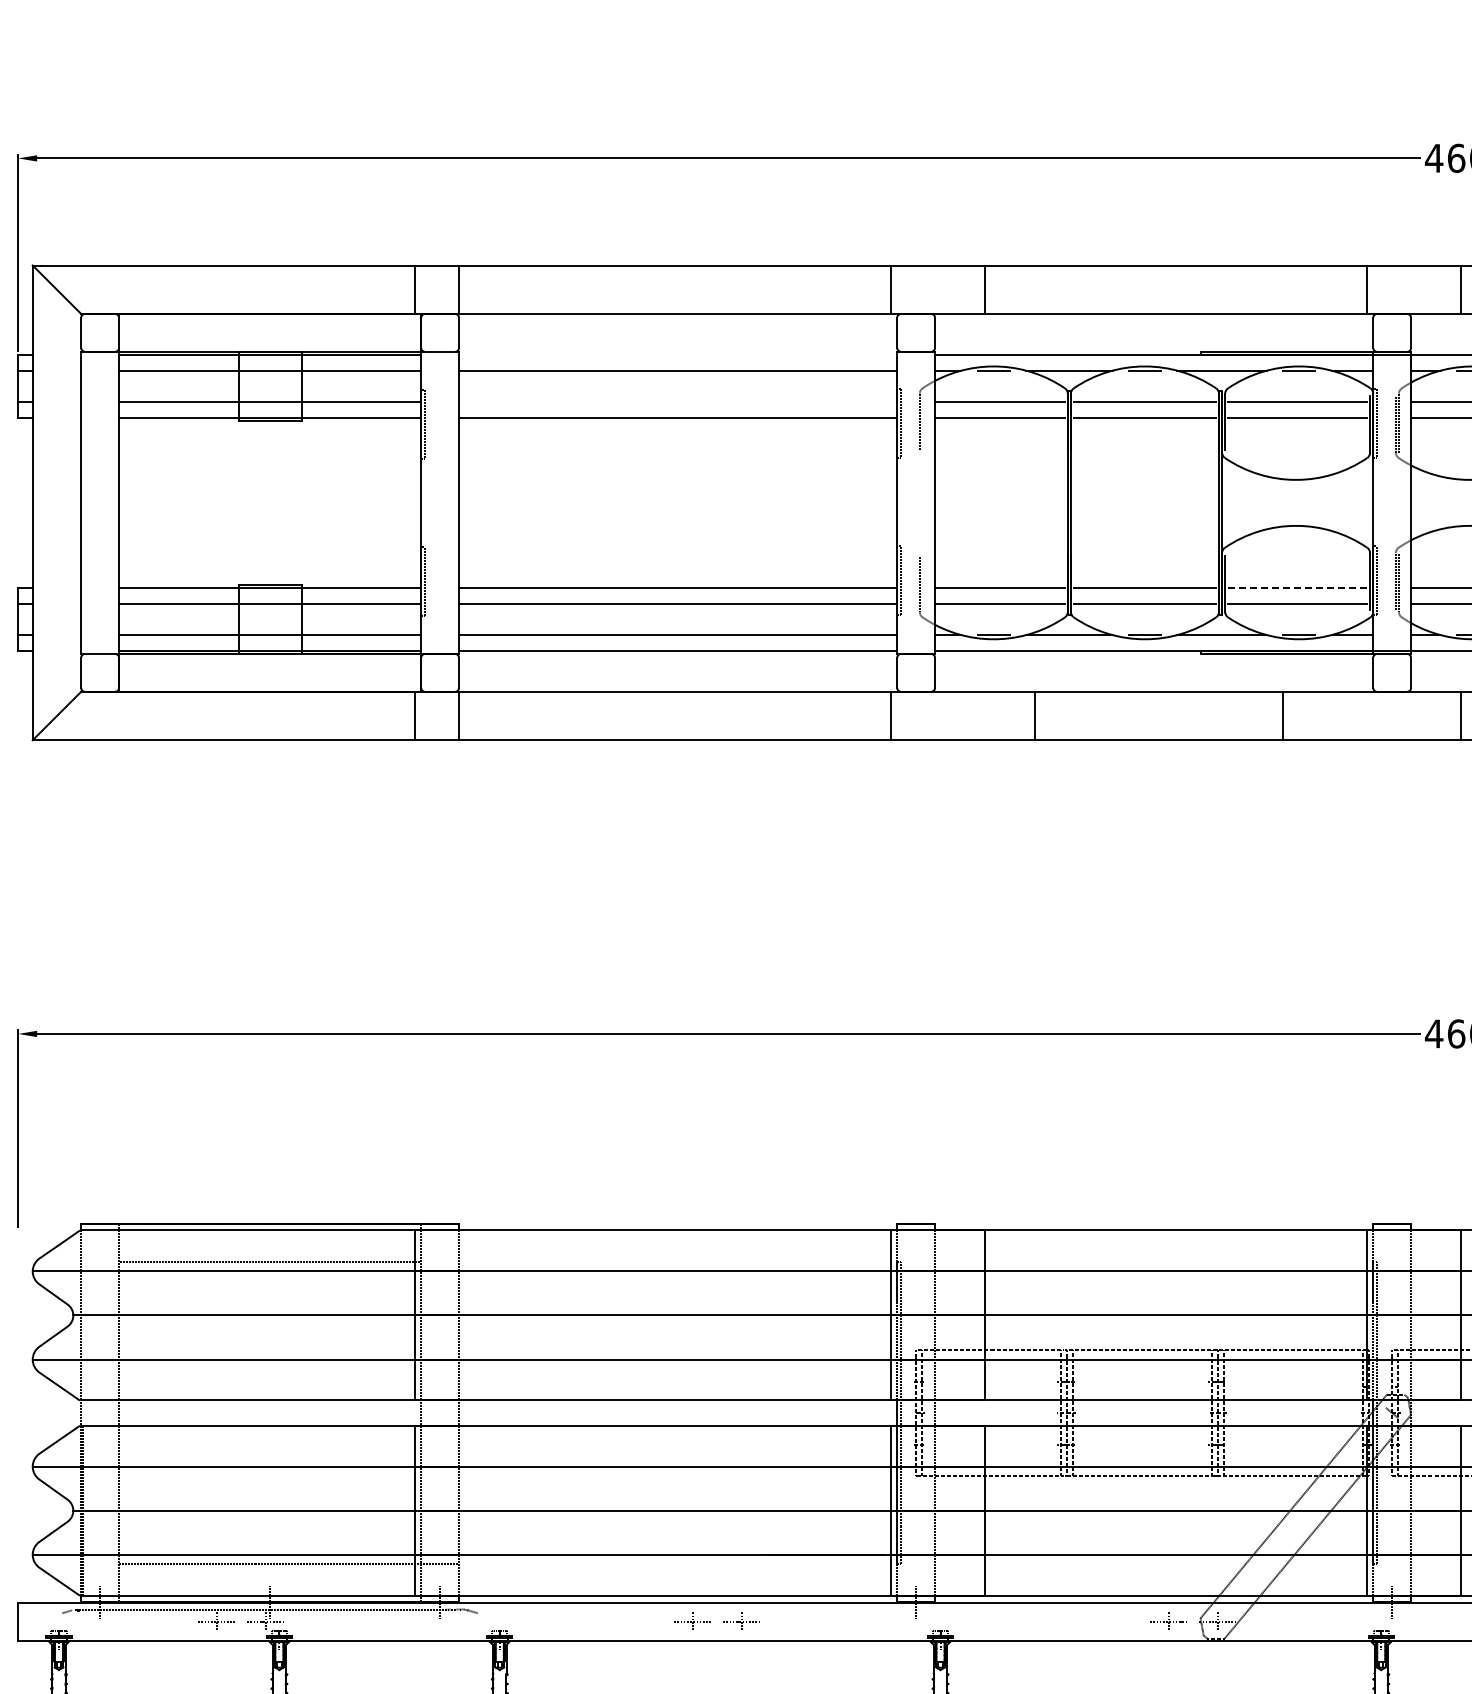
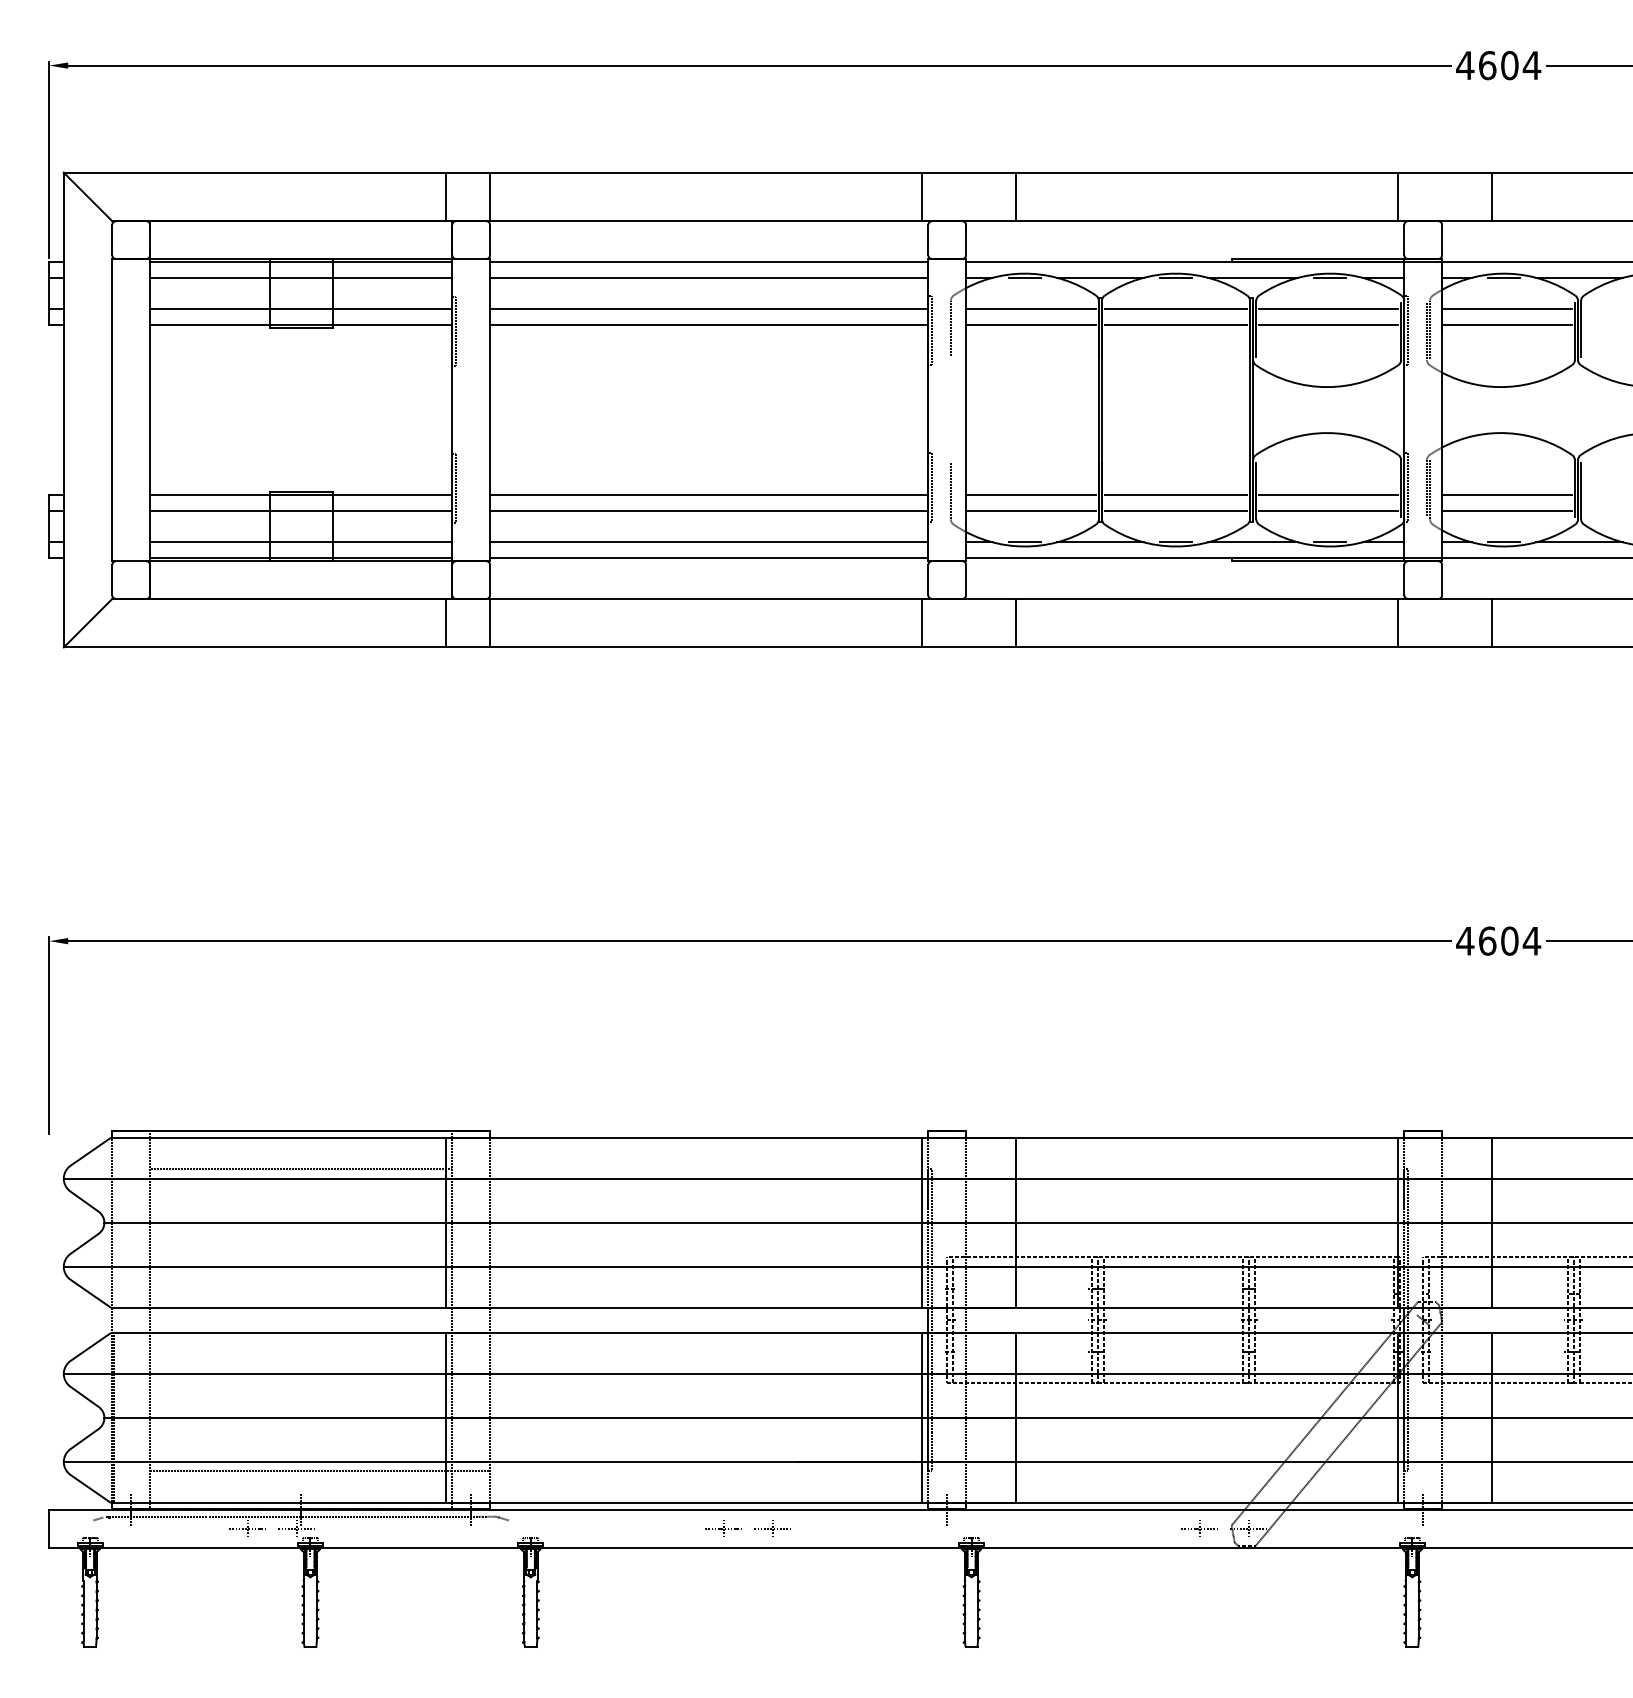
line: (678, 355) -> (709, 262), added
line: (678, 402) -> (709, 309), added
line: (1297, 588) -> (1328, 495), dashed -> solid
line: (1035, 715) -> (1016, 622), moved
line: (1283, 715) -> (1398, 622), moved

